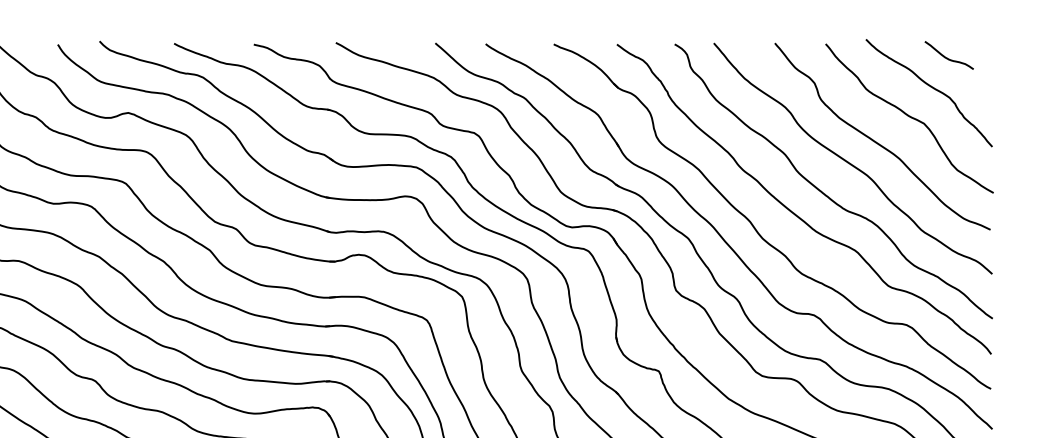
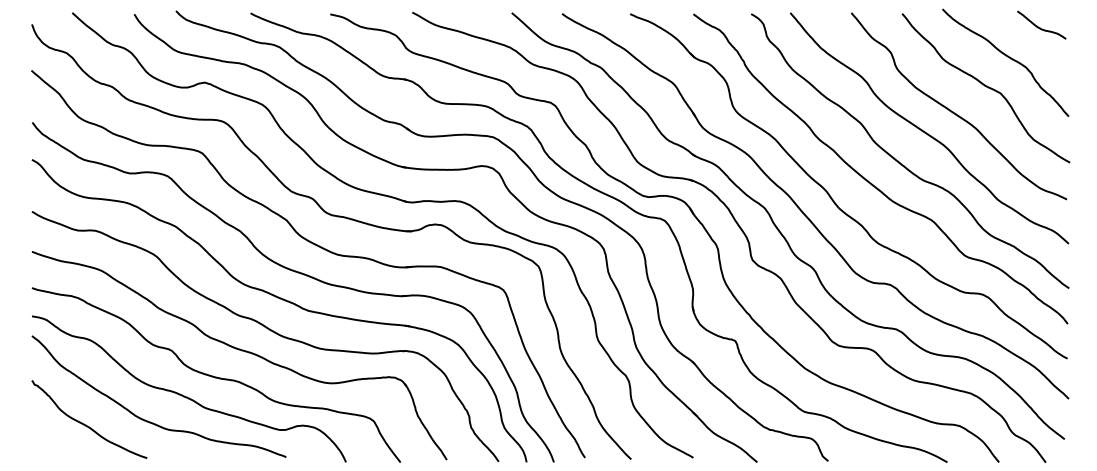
curve: (948, 57) -> (1040, 27), moved

